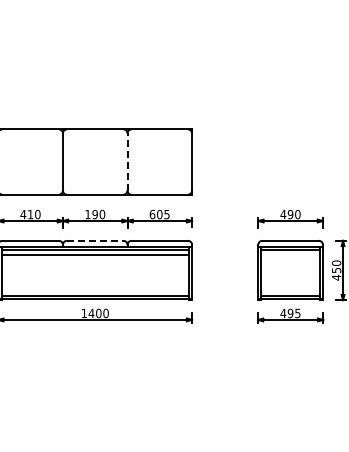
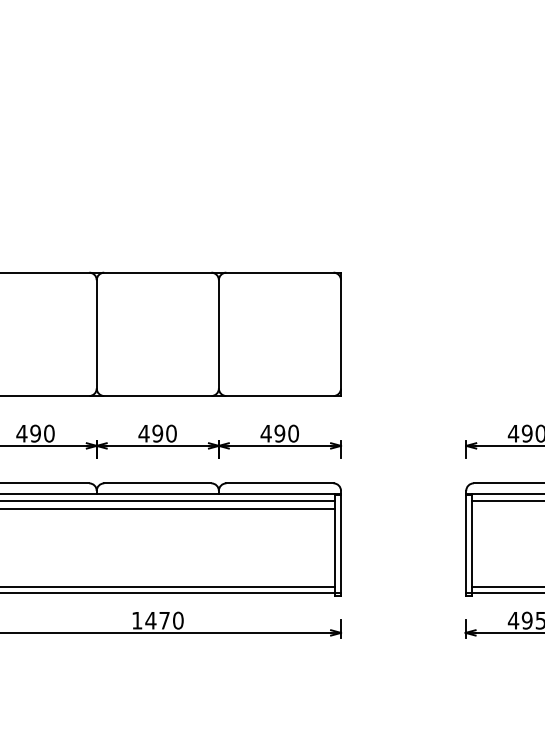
line: (127, 162) -> (218, 335), dashed -> solid
text: (30, 214) -> (35, 433), 410 -> 490
text: (87, 214) -> (143, 433), 190 -> 490
text: (159, 214) -> (279, 433), 605 -> 490
line: (95, 240) -> (158, 482), dashed -> solid
text: (98, 313) -> (164, 620), 1400 -> 1470

